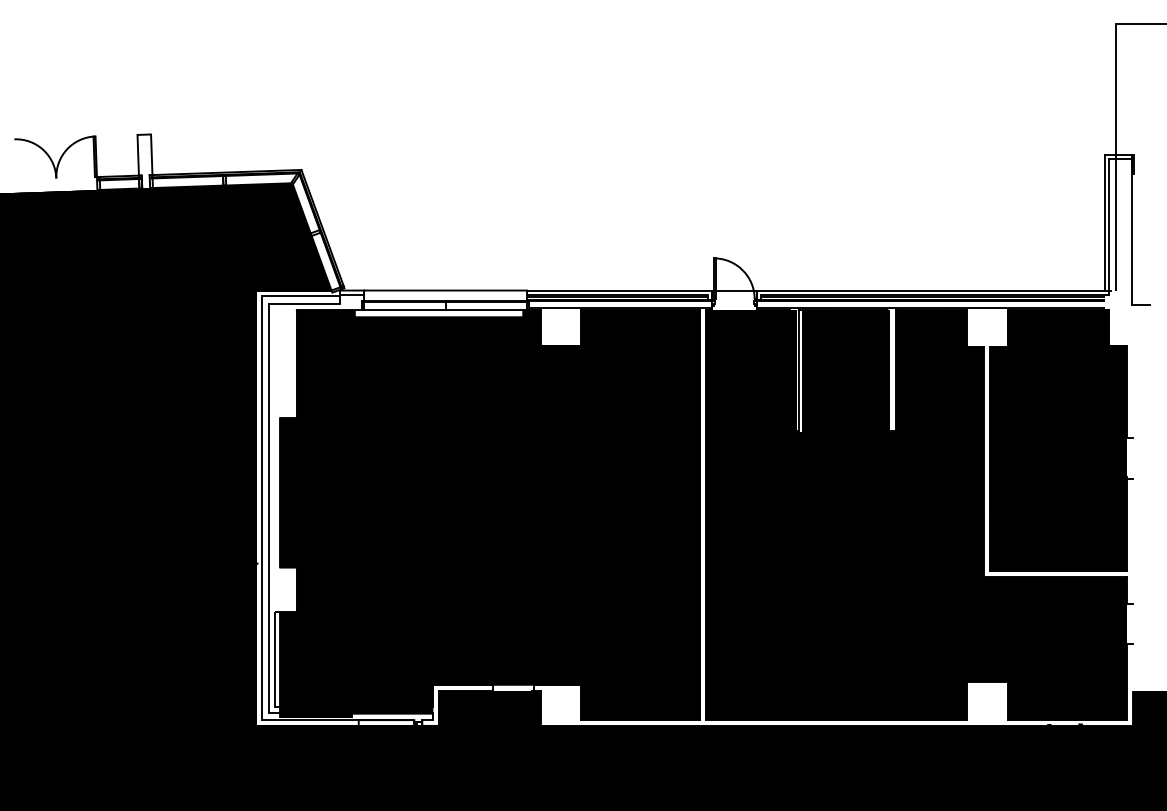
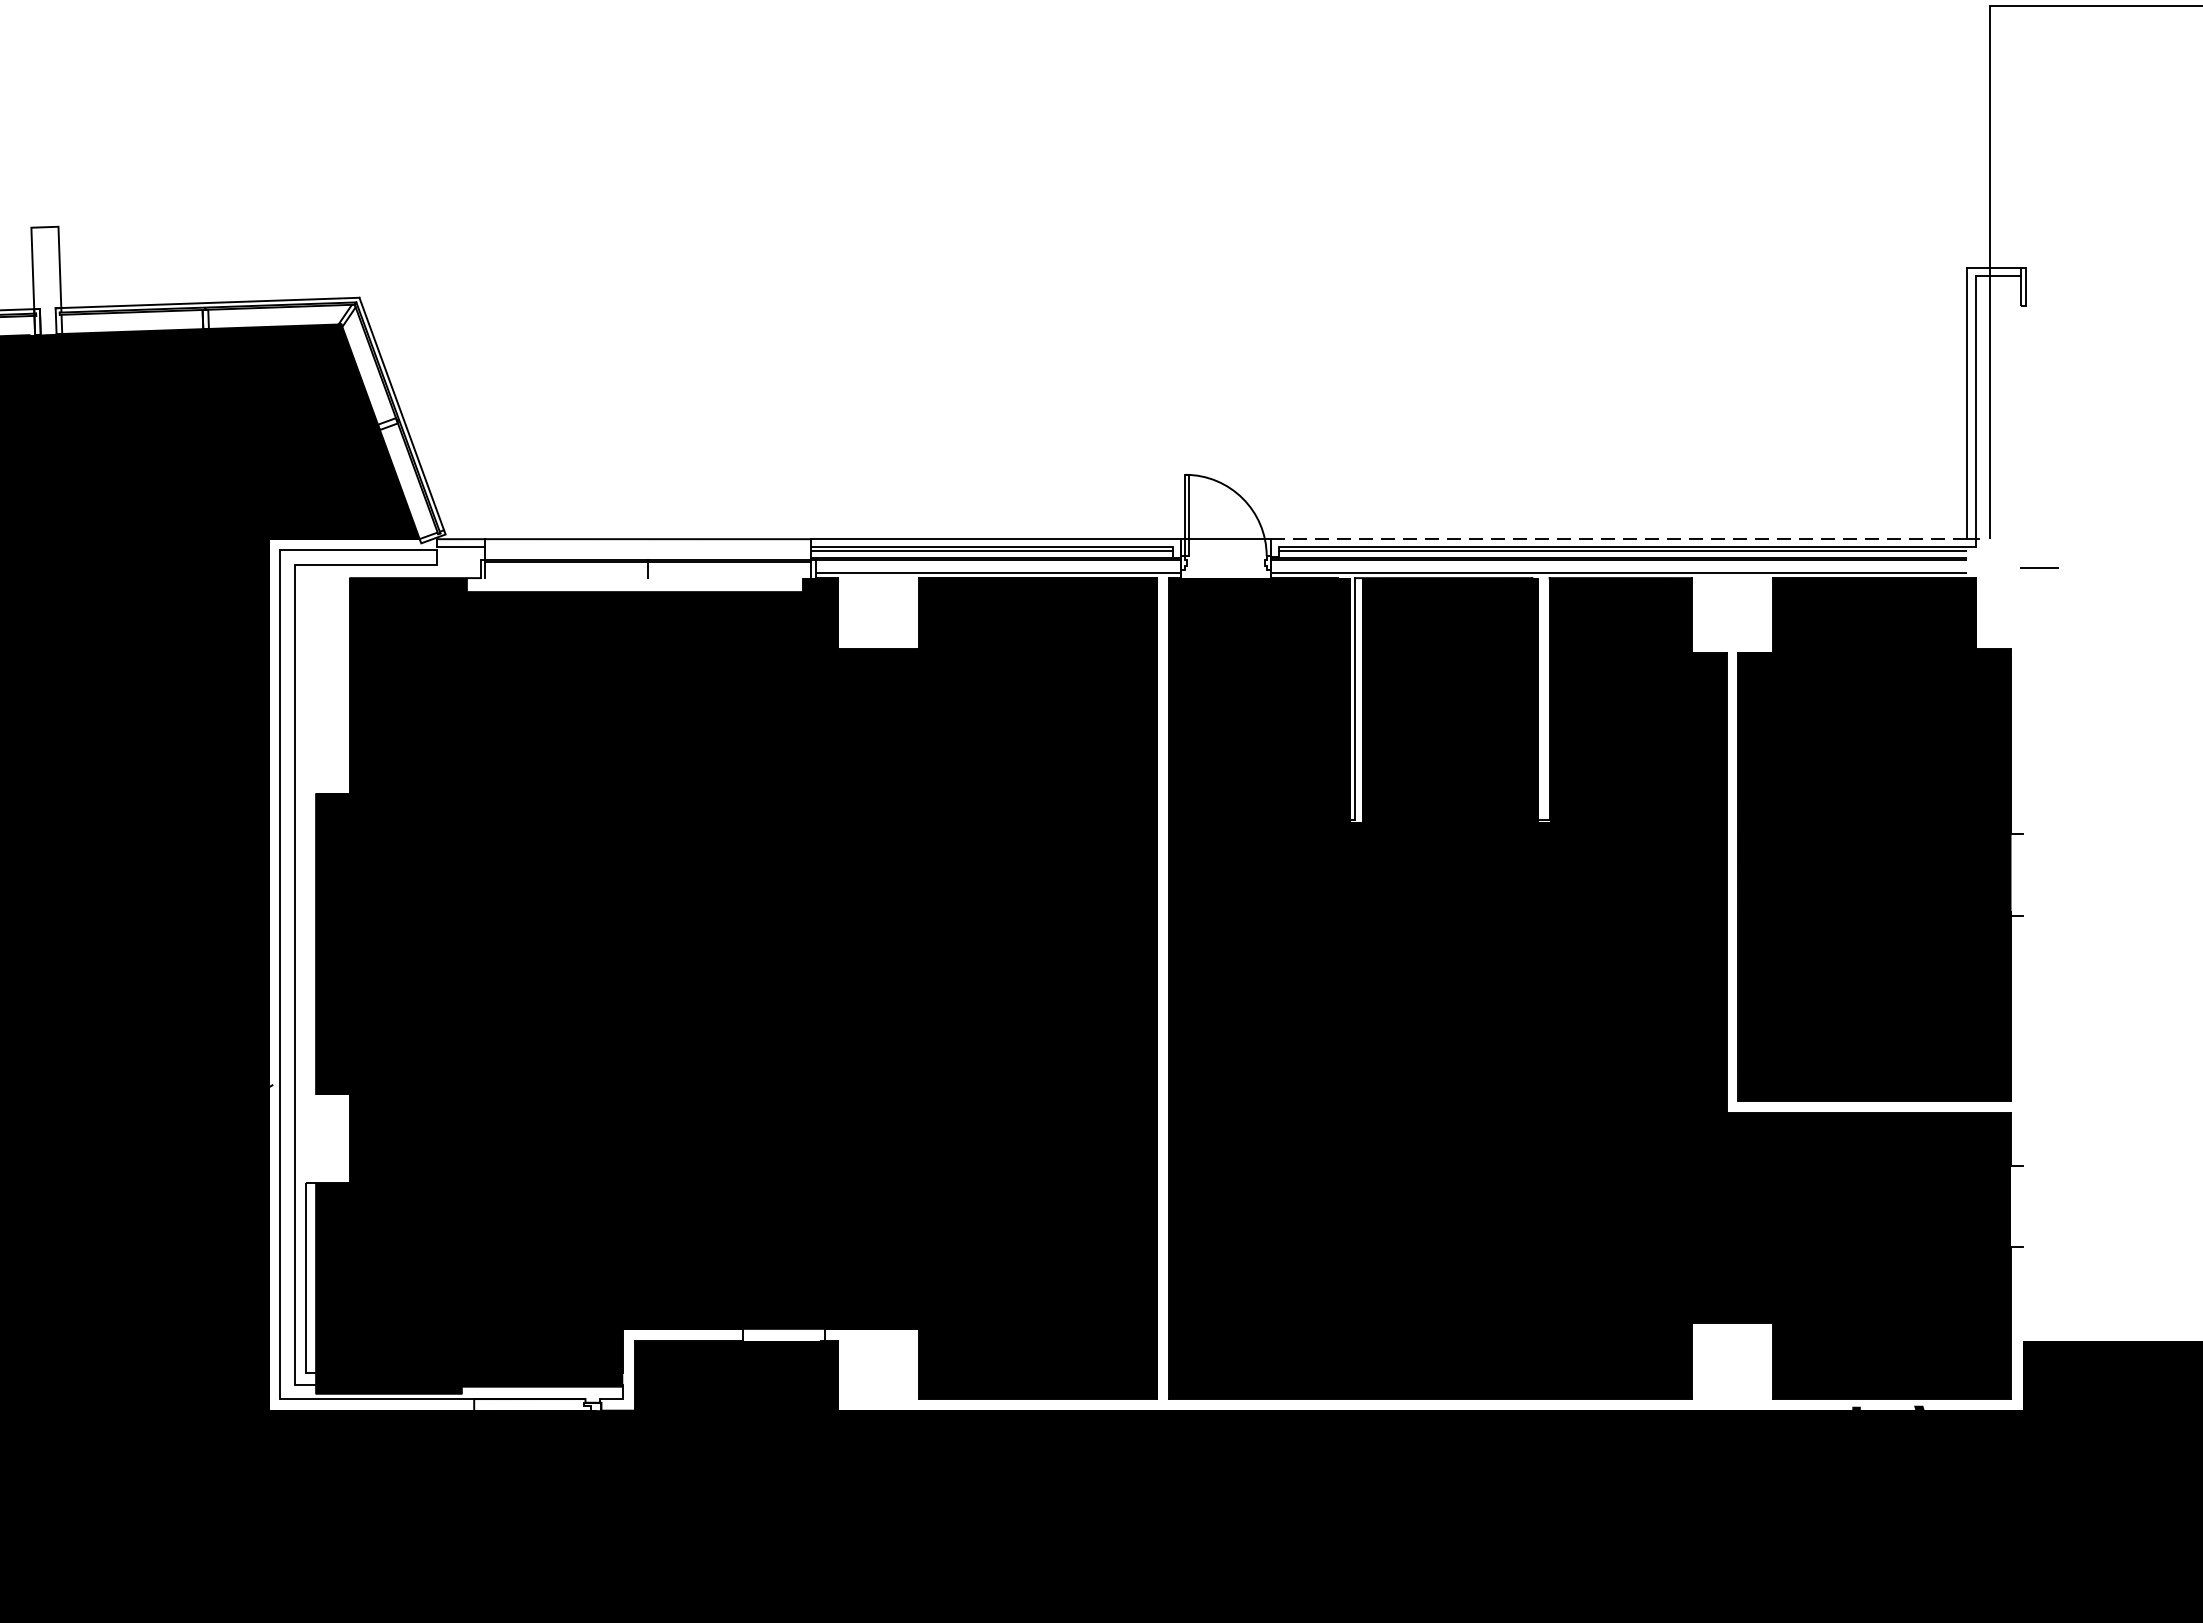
line: (1131, 229) -> (2021, 416), removed
line: (924, 290) -> (1606, 539), solid -> dashed
line: (445, 310) -> (647, 579), removed

